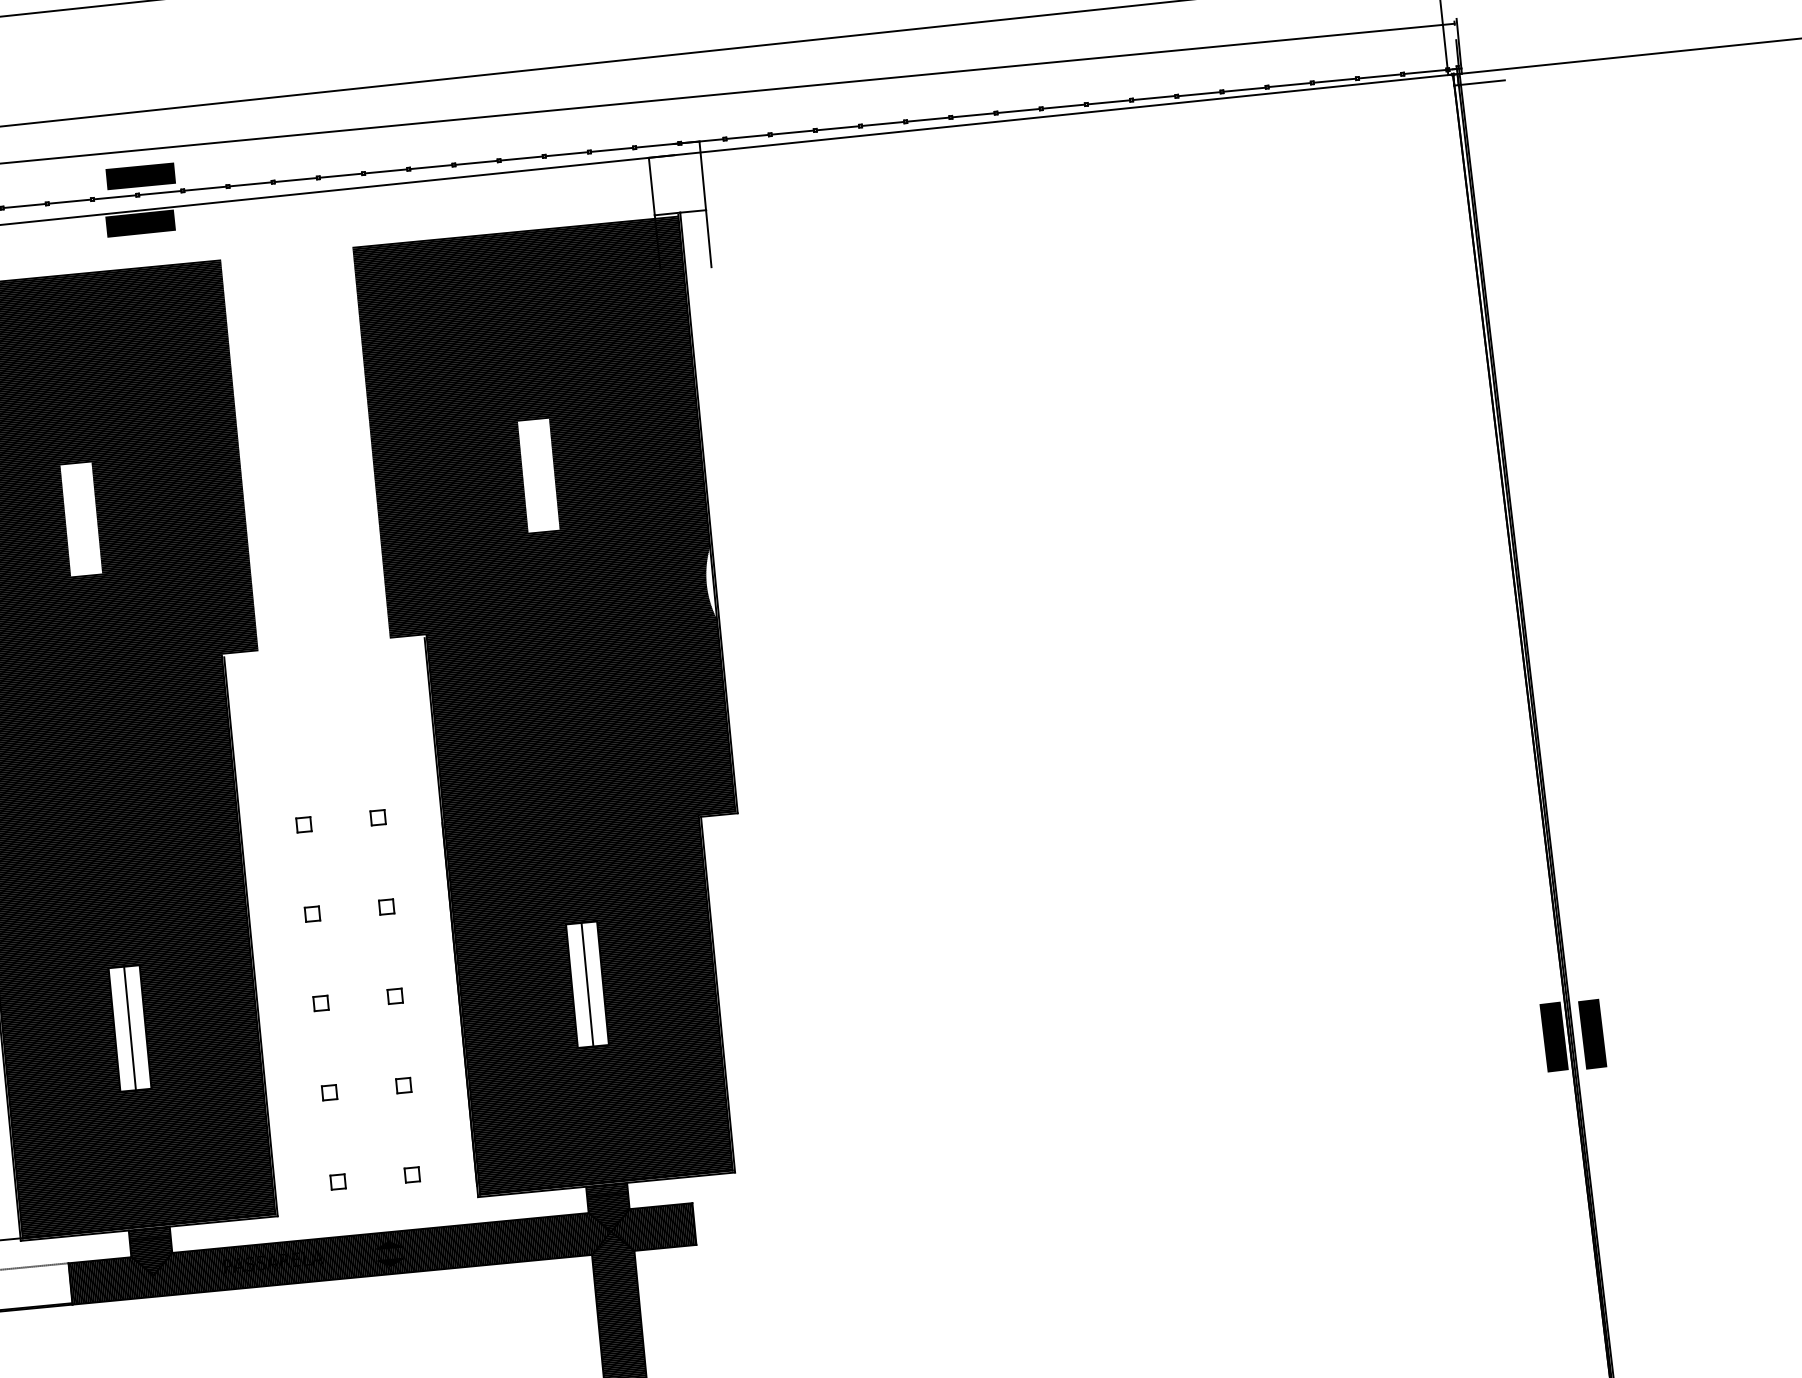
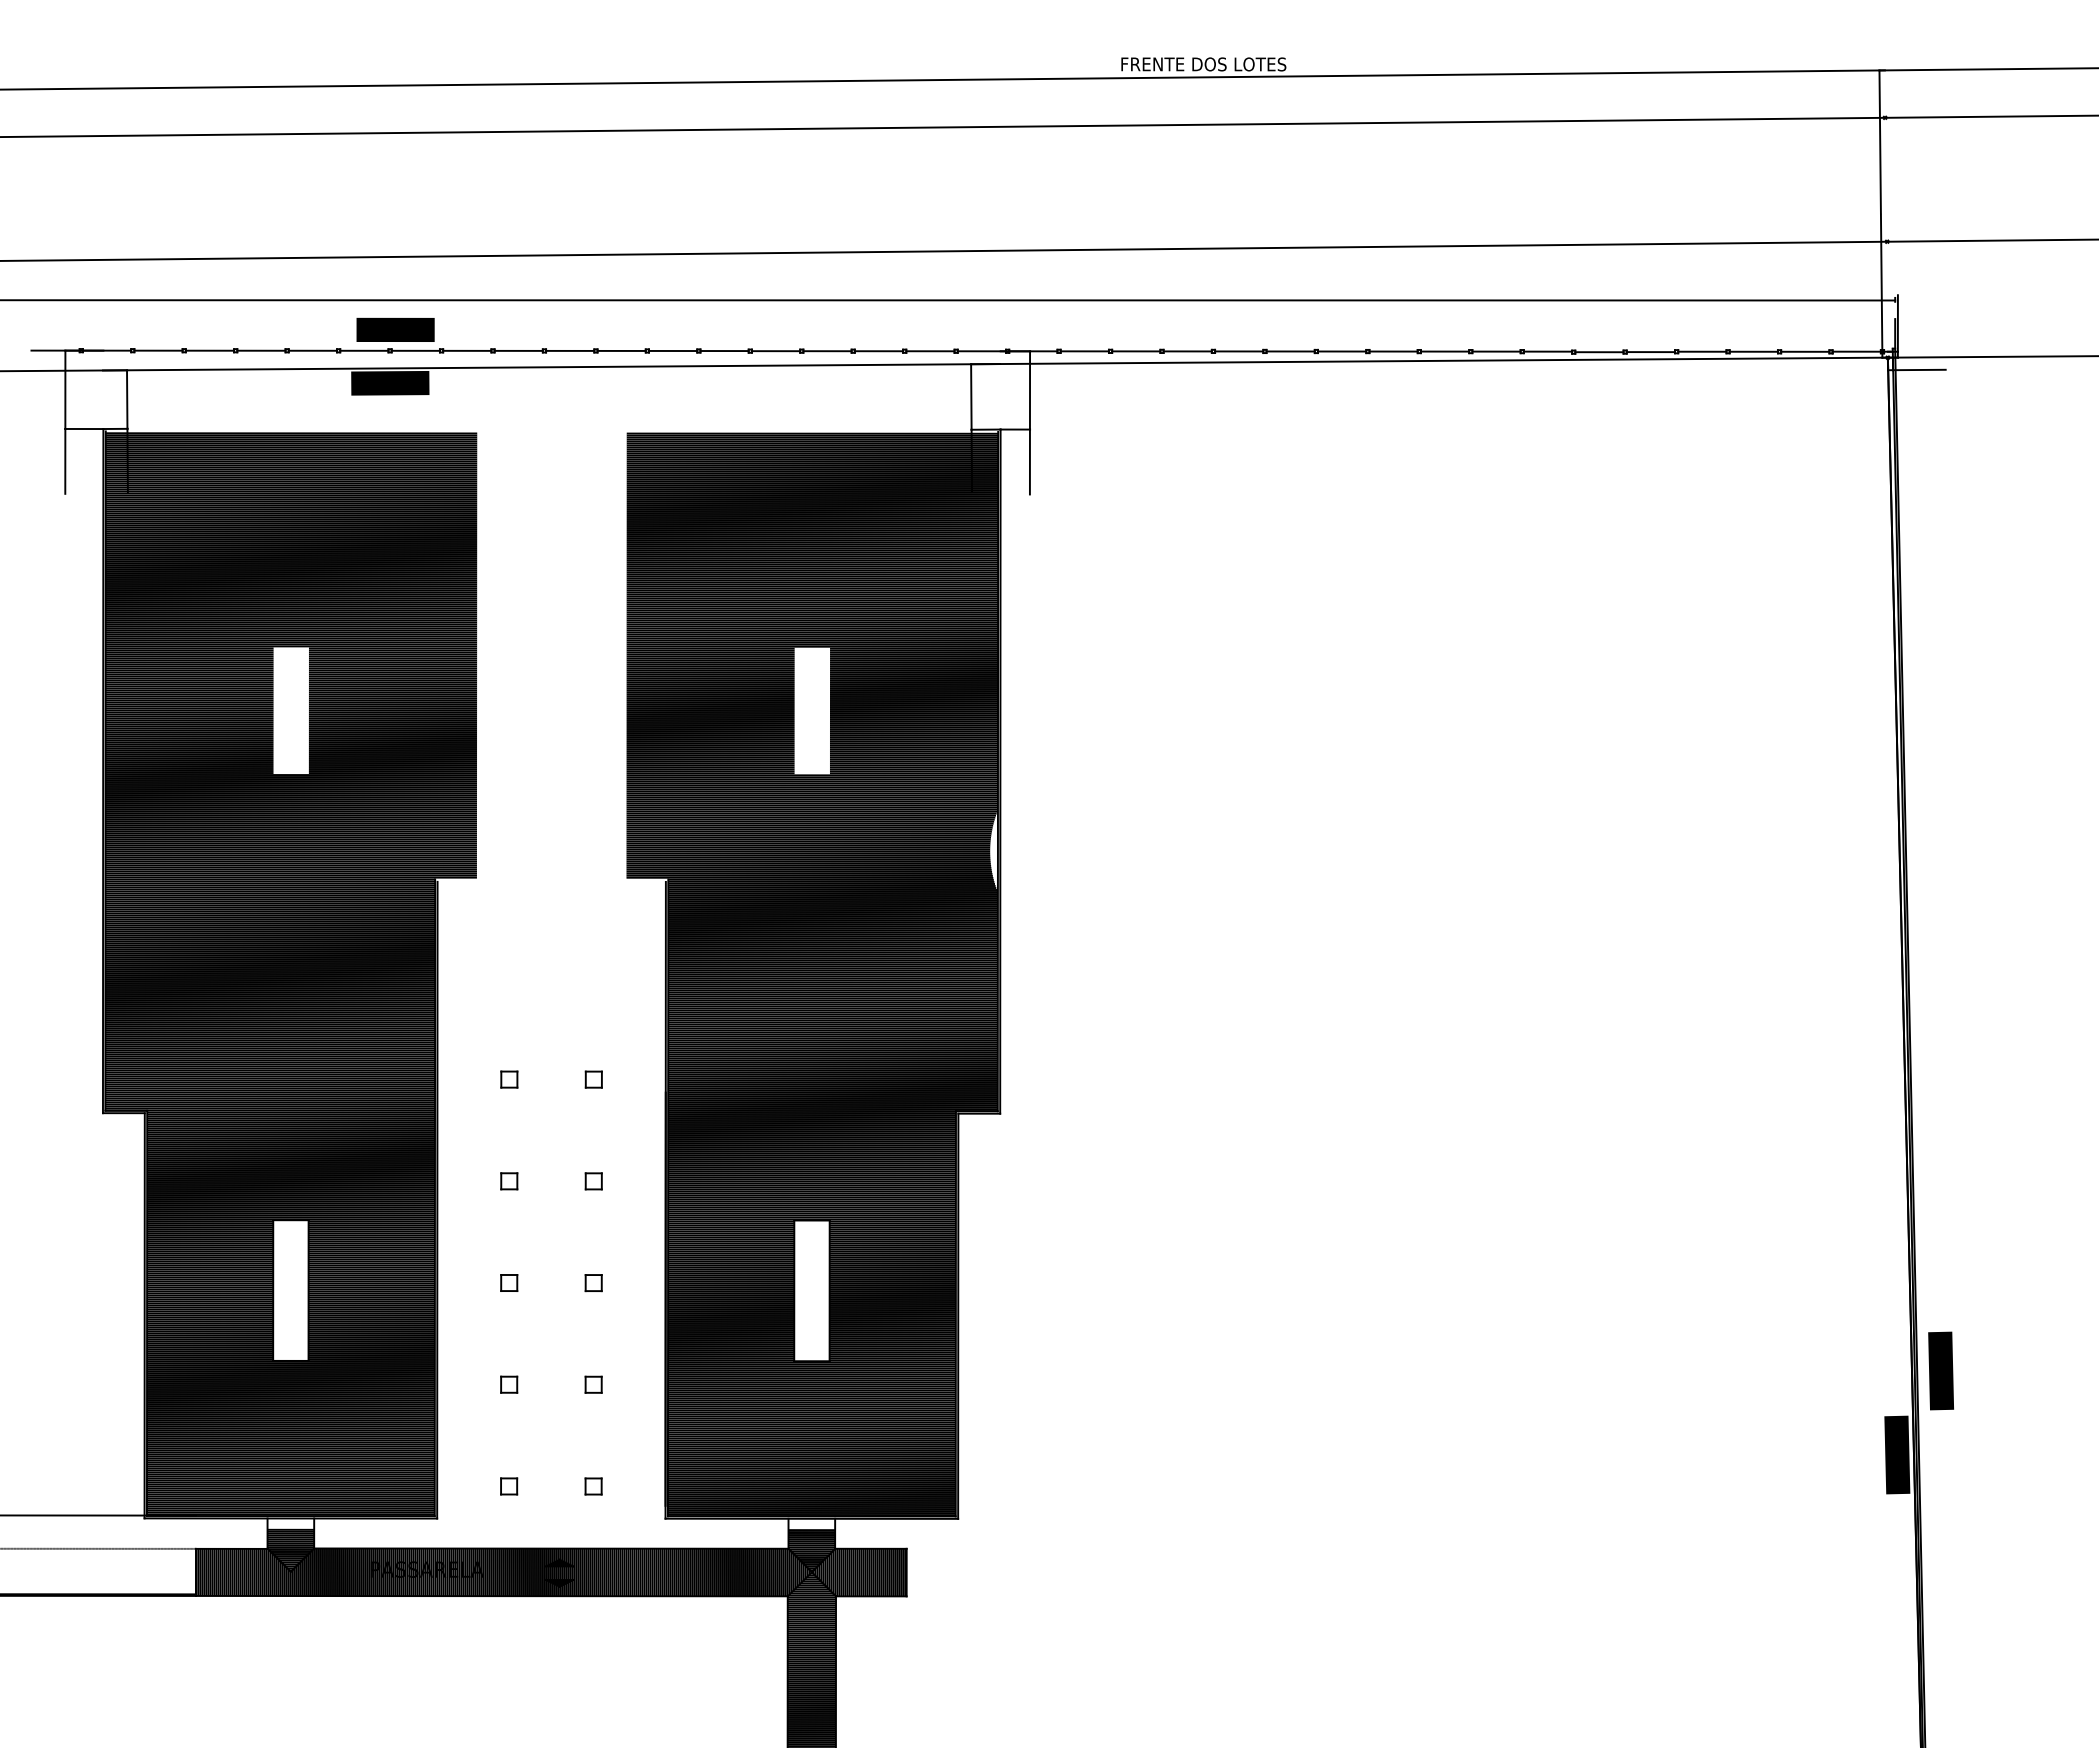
line: (587, 984) -> (811, 1290), removed
line: (129, 1028) -> (290, 1290), removed
text: (1592, 1033) -> (1940, 1370), moved
hatch: (606, 1190) -> (811, 1525), removed
hatch: (149, 1233) -> (290, 1524), removed

